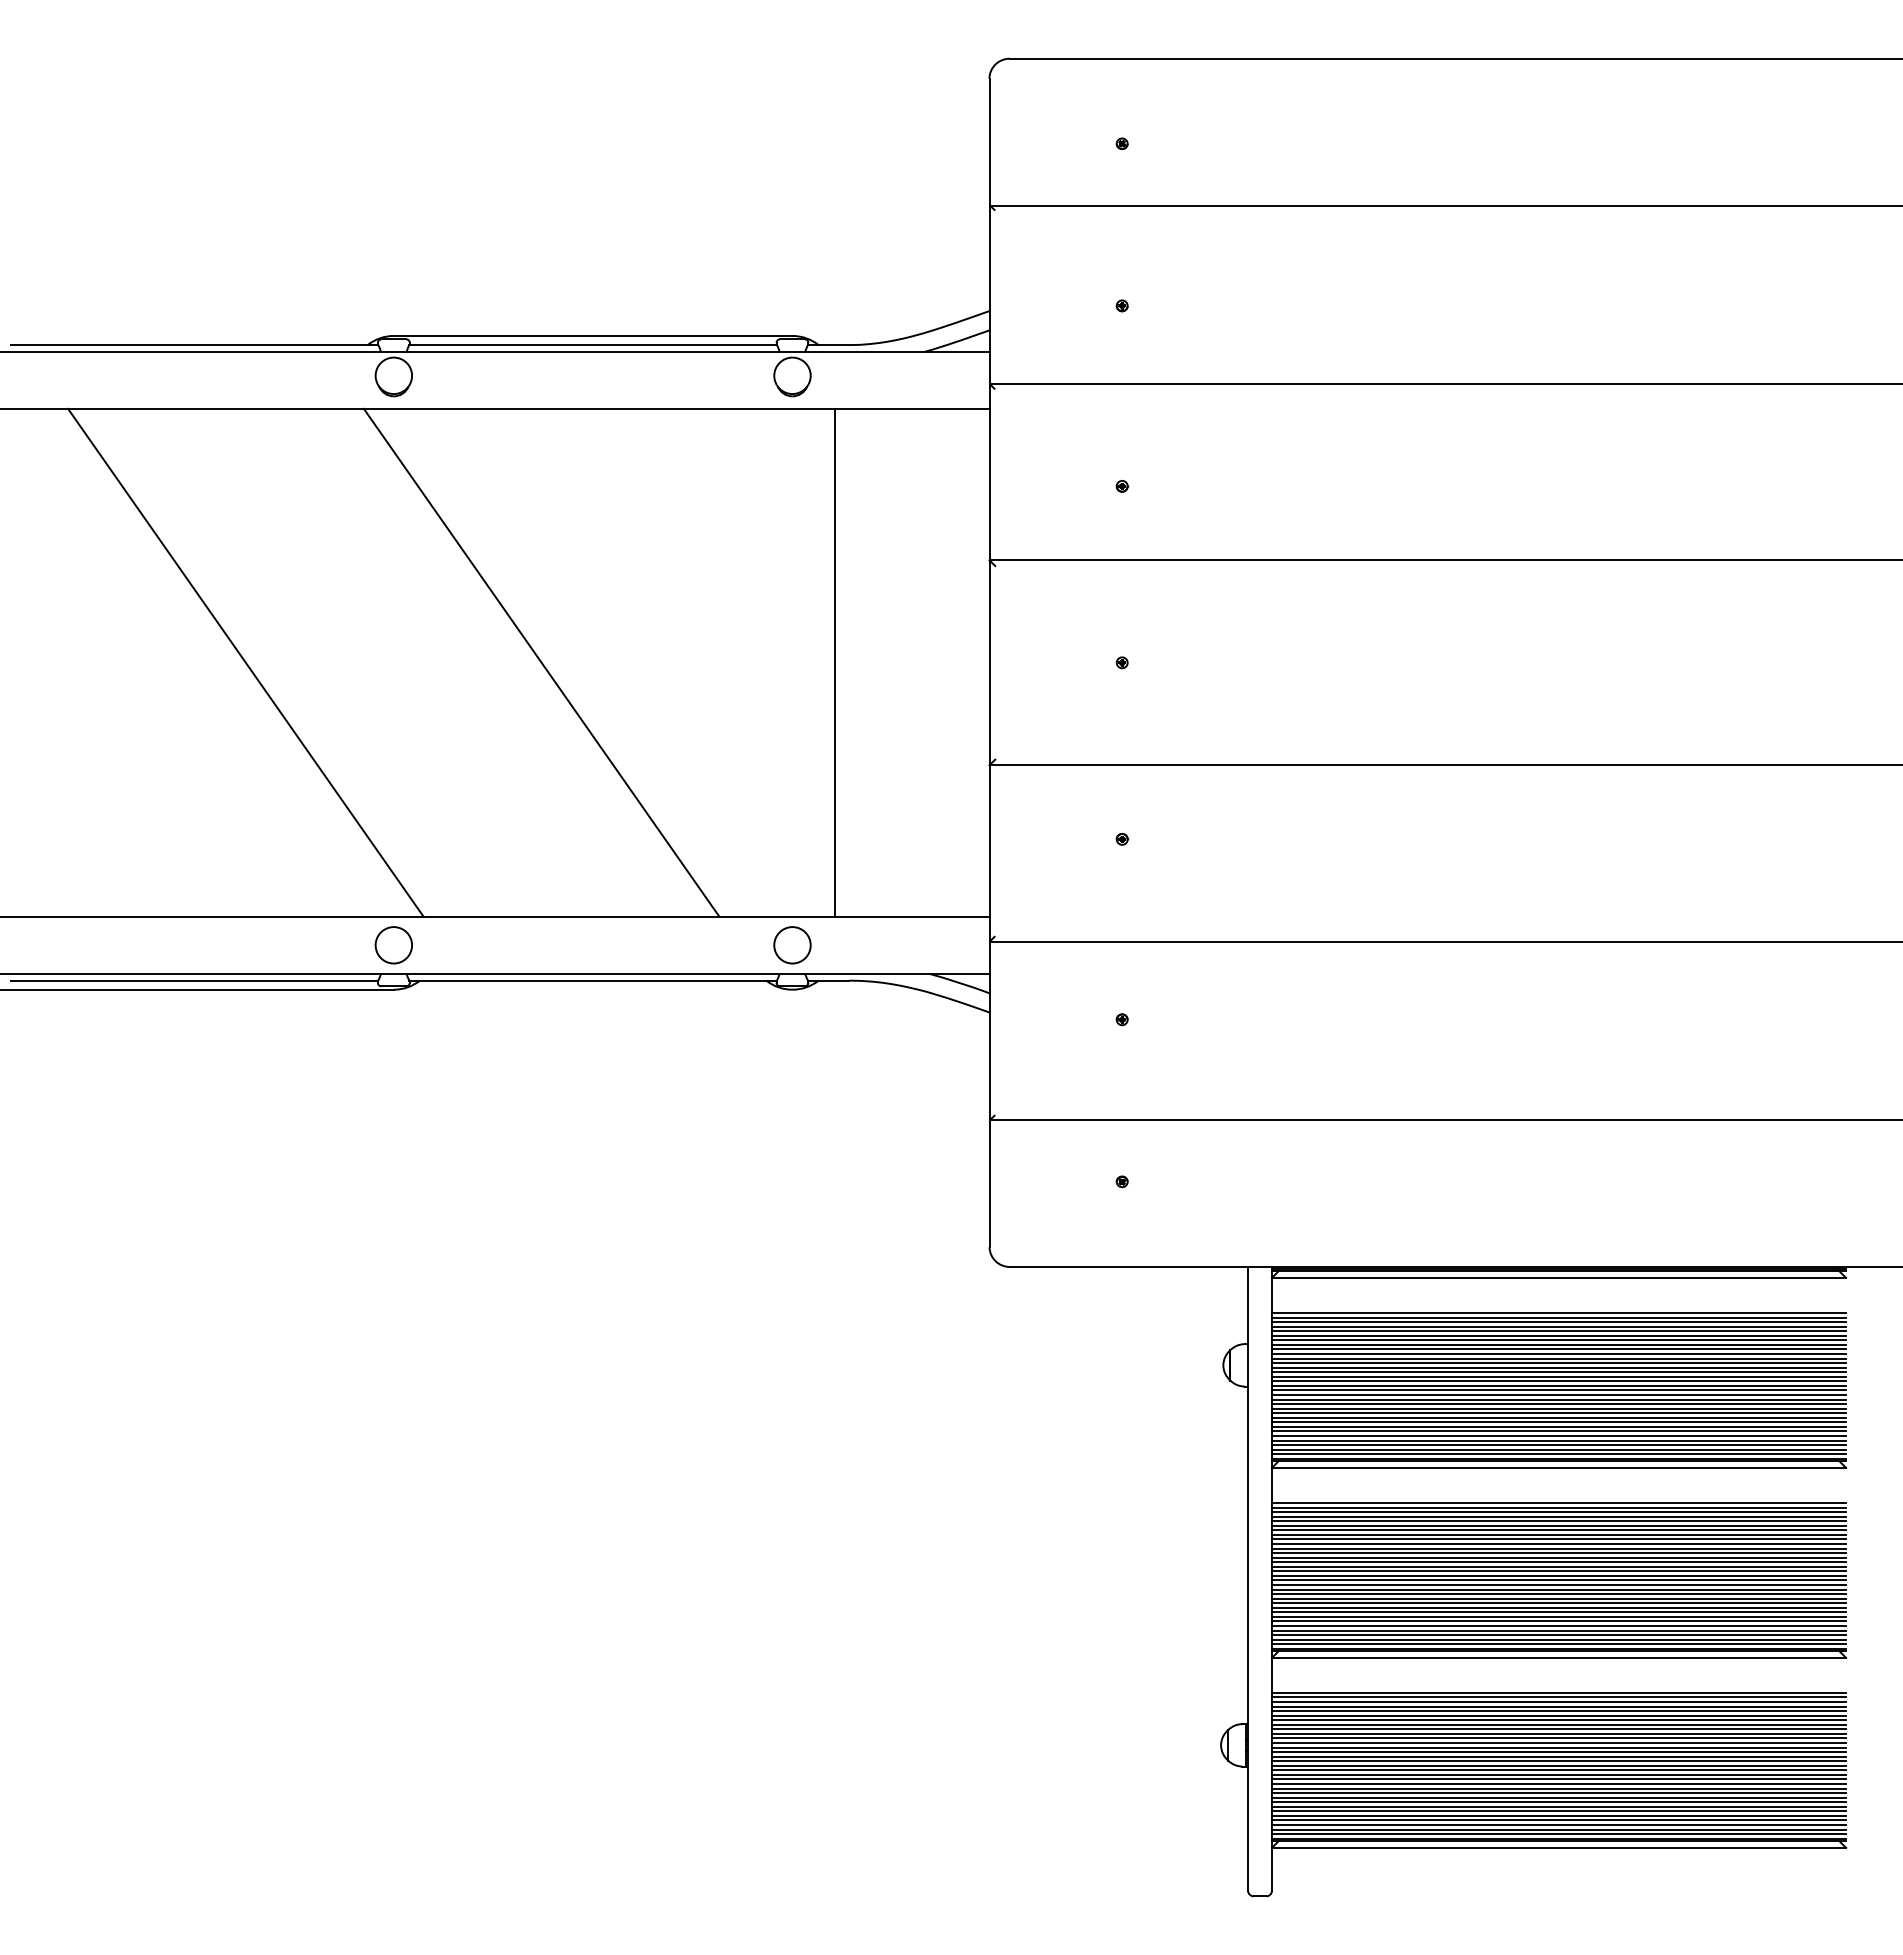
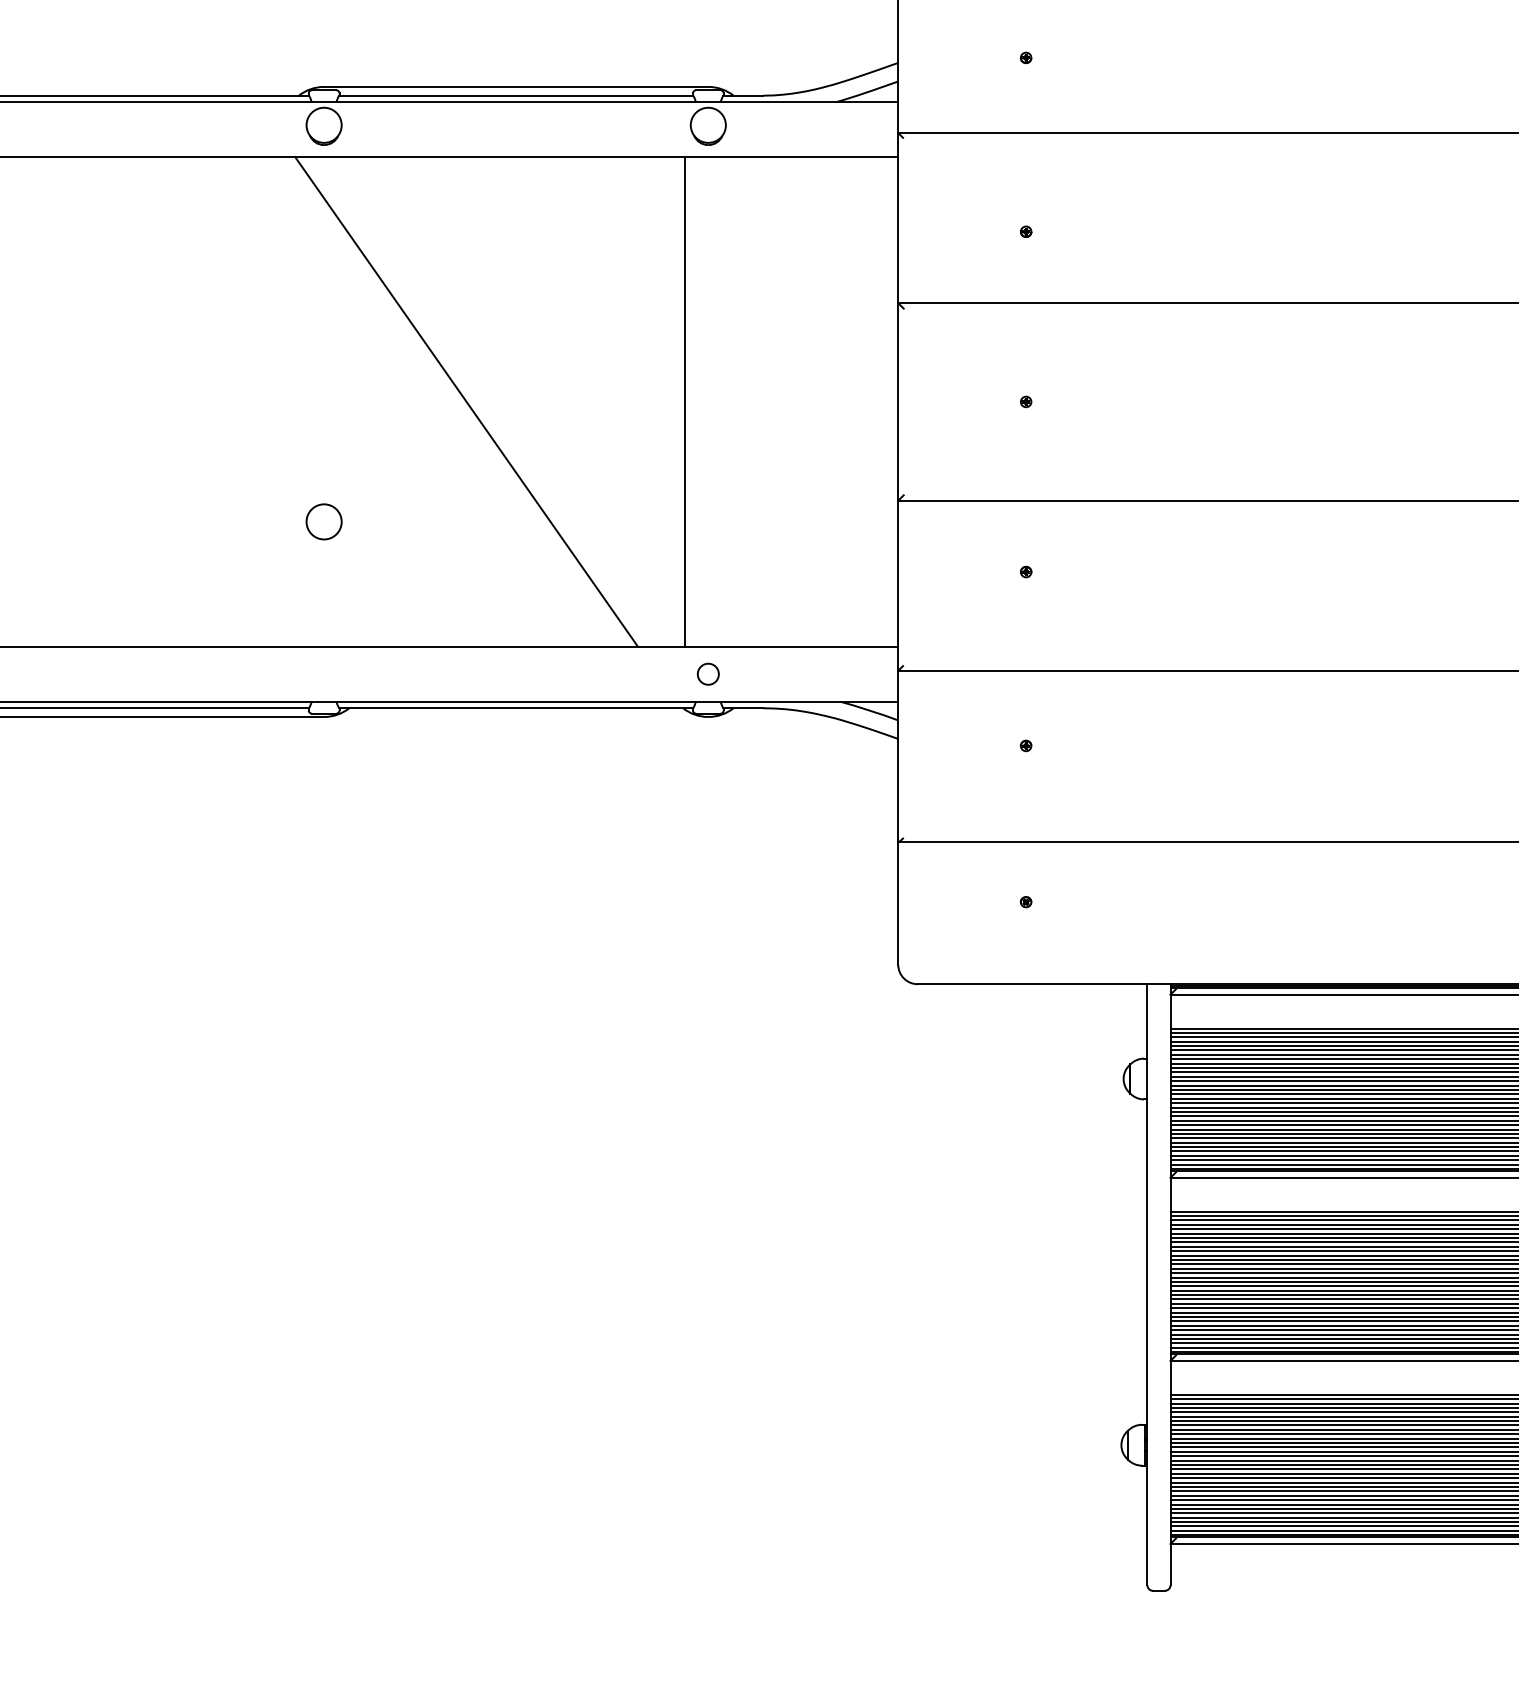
line: (245, 662) -> (181, 401), removed
line: (834, 662) -> (685, 401), moved
circle: (393, 945) -> (323, 522), moved
circle: (792, 945) -> (708, 674), size x0.6

